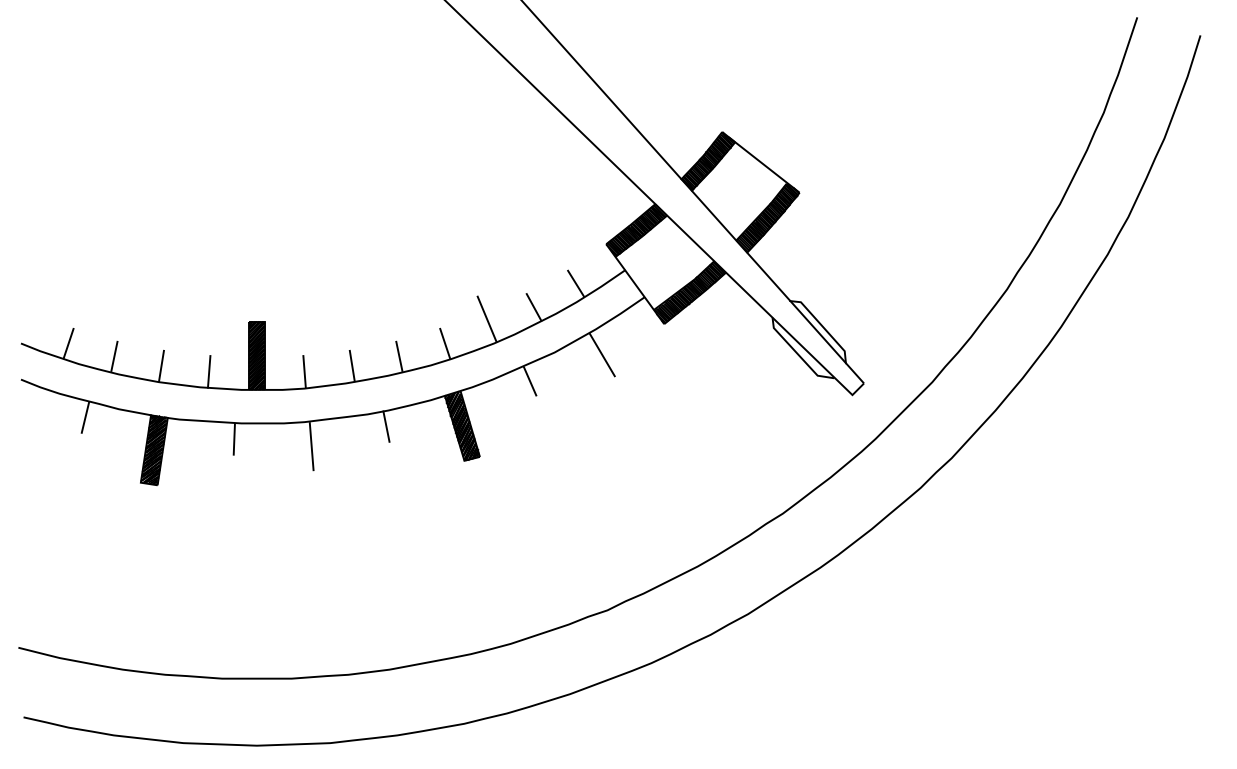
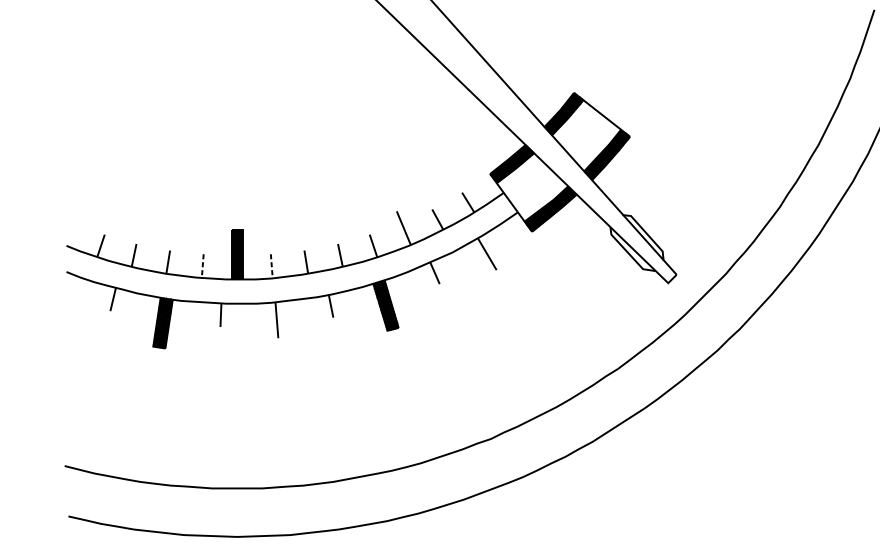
line: (209, 371) -> (202, 266), solid -> dashed
line: (304, 371) -> (271, 266), solid -> dashed

